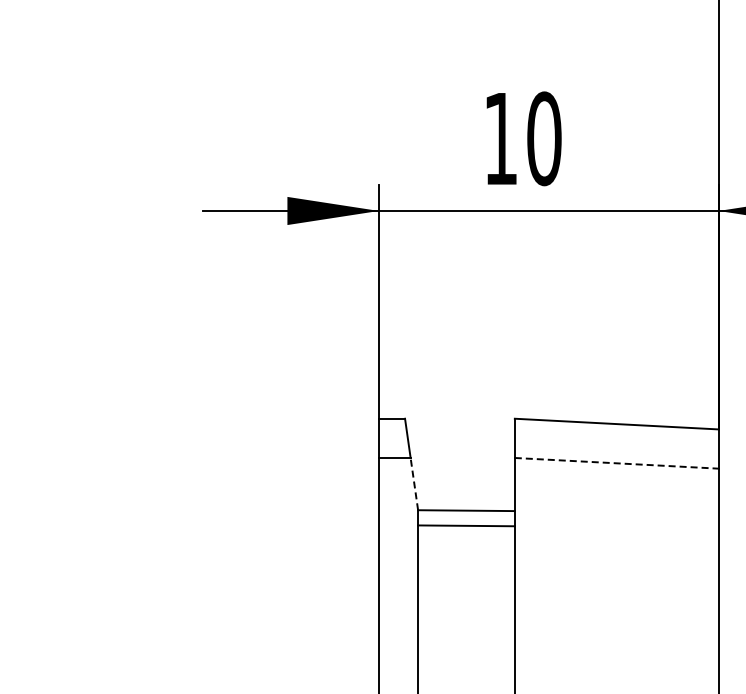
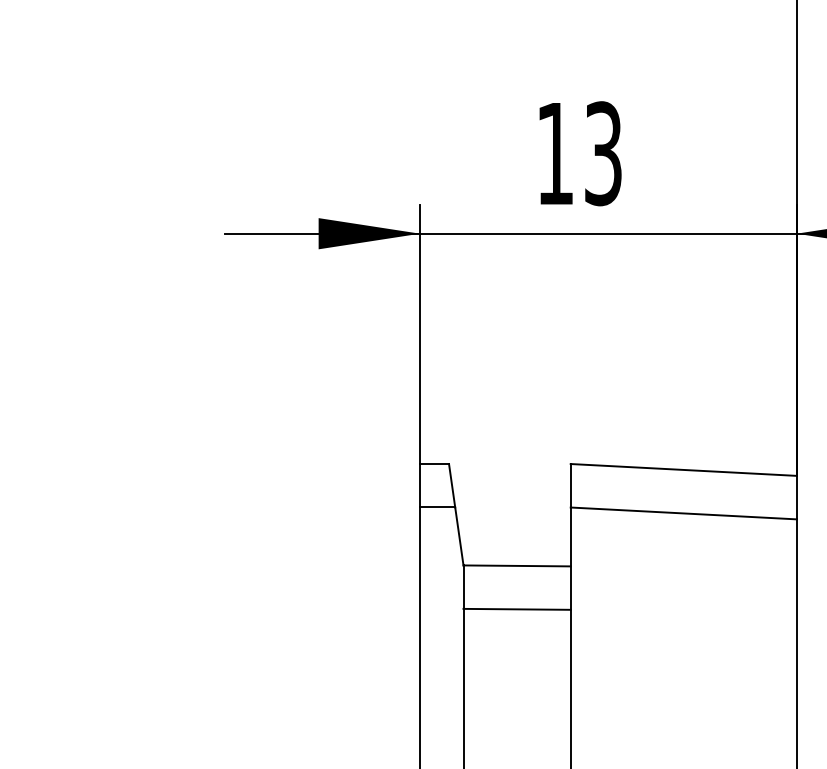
text: (544, 138) -> (603, 153), 10 -> 13
line: (617, 463) -> (684, 513), dashed -> solid
line: (414, 483) -> (459, 535), dashed -> solid
line: (466, 525) -> (517, 608), moved

